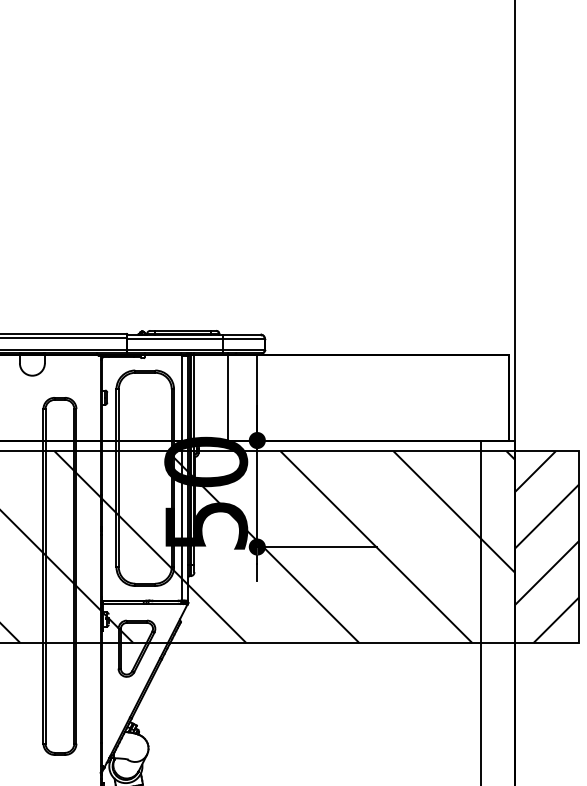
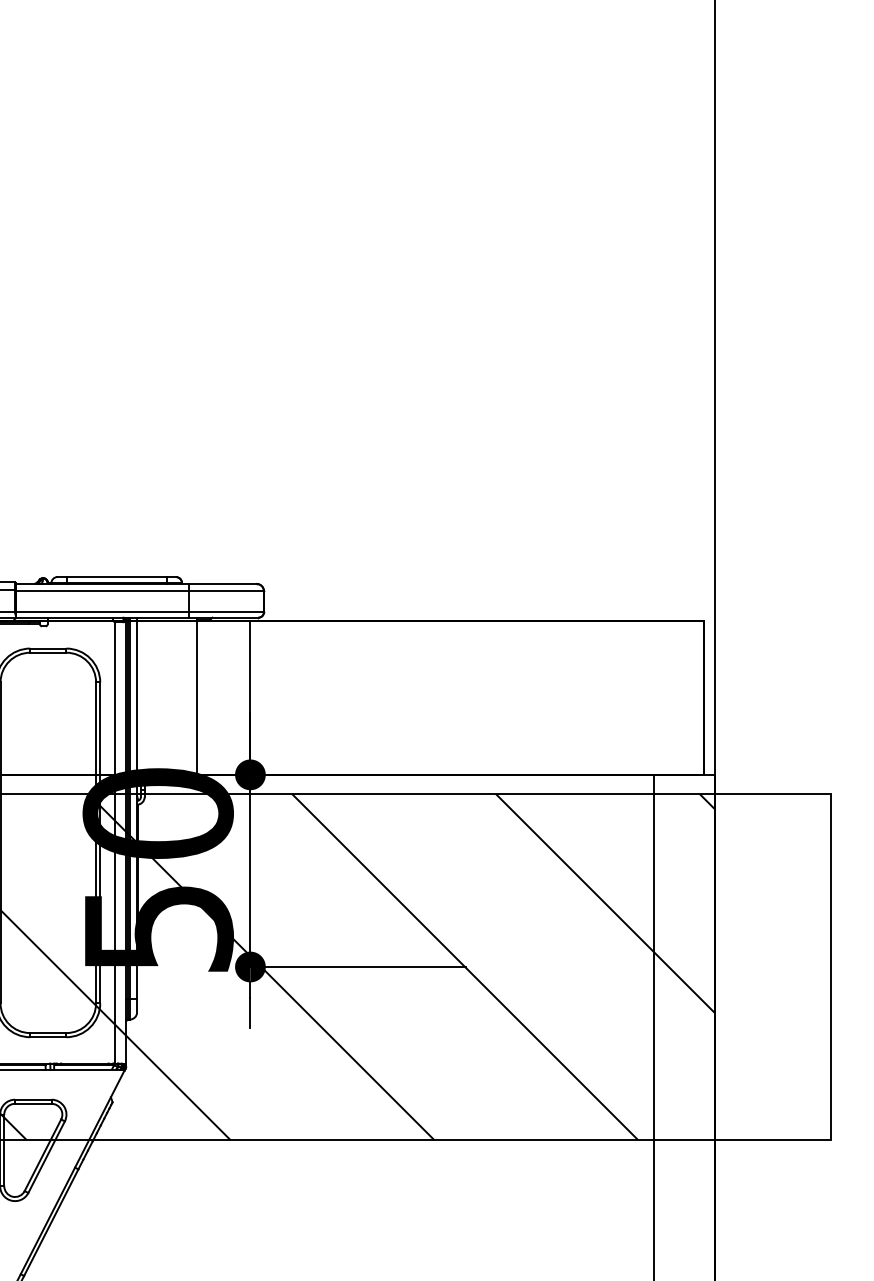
hatch: (547, 546) -> (773, 965), removed

